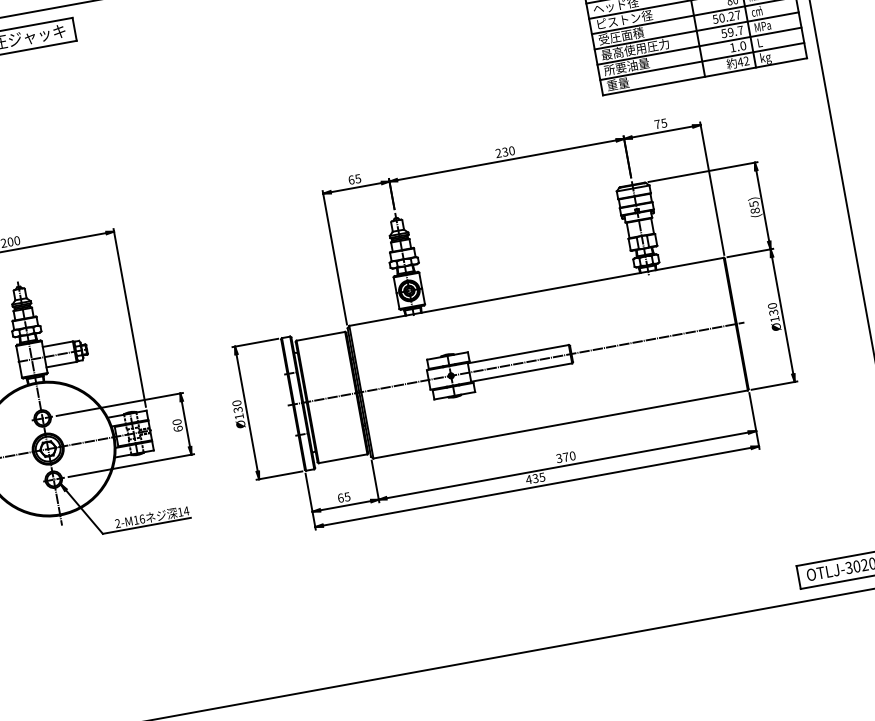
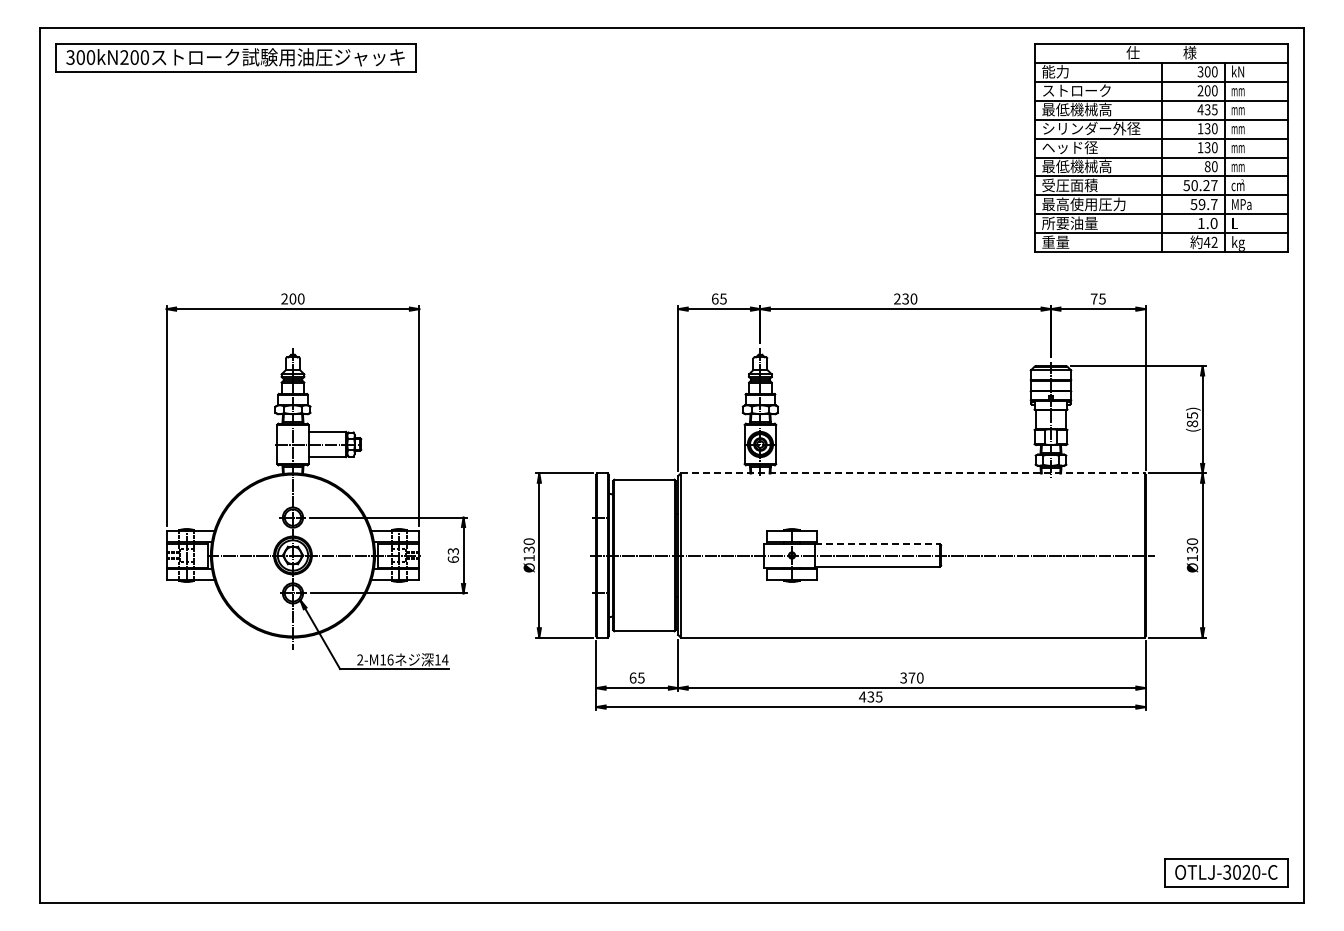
text: (623, 20) -> (1076, 166), ピストン径 -> 最低機械高
line: (536, 291) -> (912, 473), solid -> dashed
line: (519, 354) -> (878, 544), solid -> dashed
text: (177, 422) -> (453, 551), 60 -> 63

